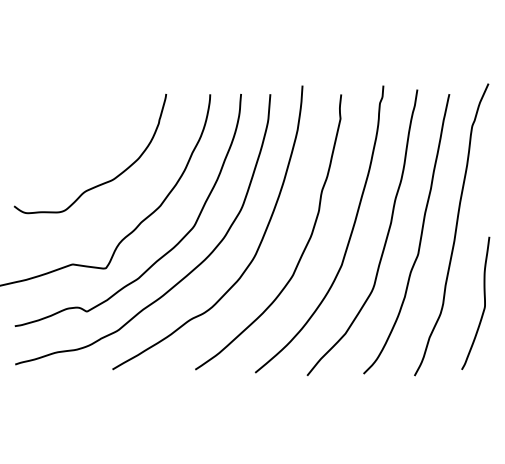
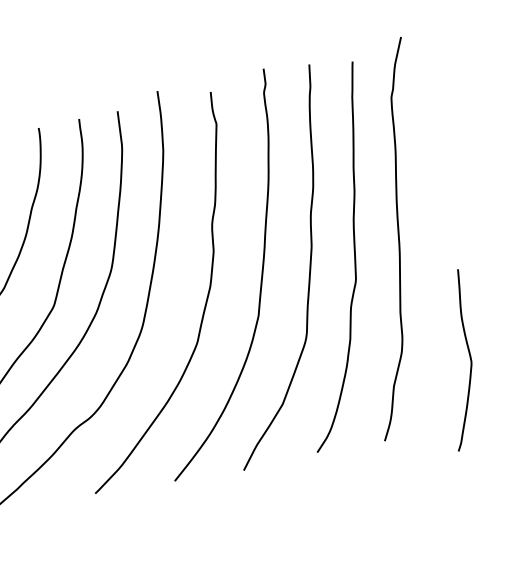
curve: (484, 302) -> (469, 356), moved

